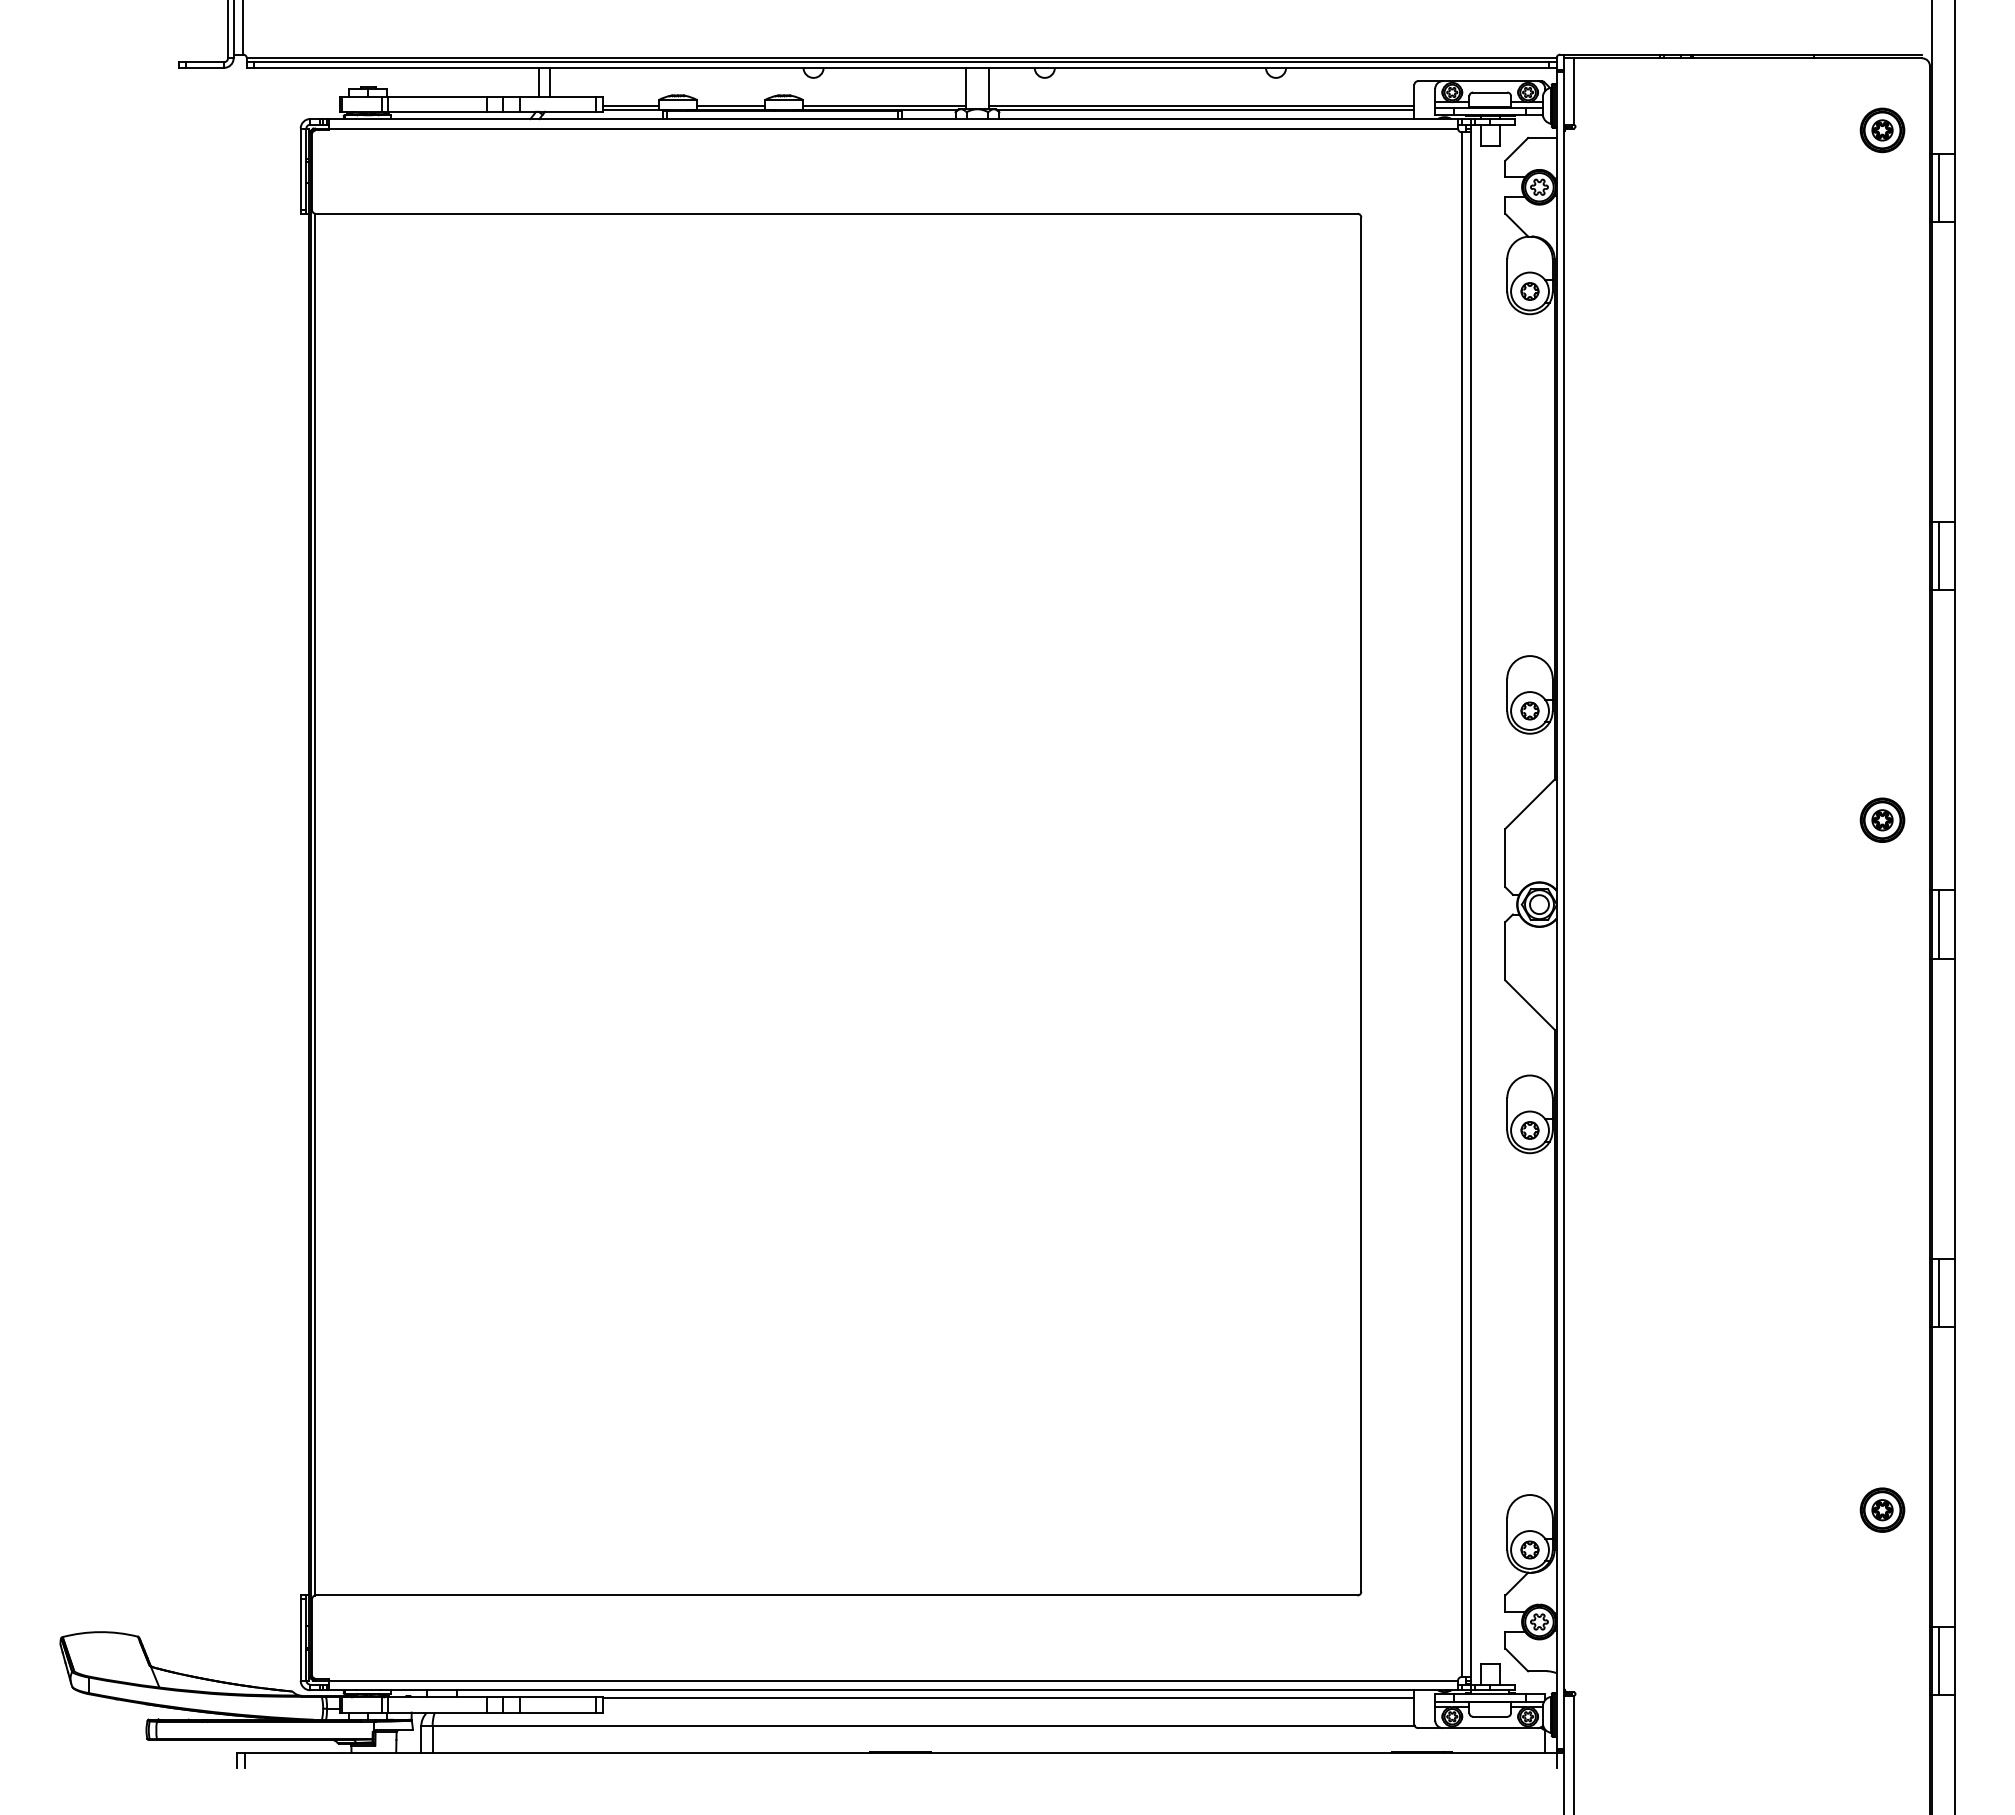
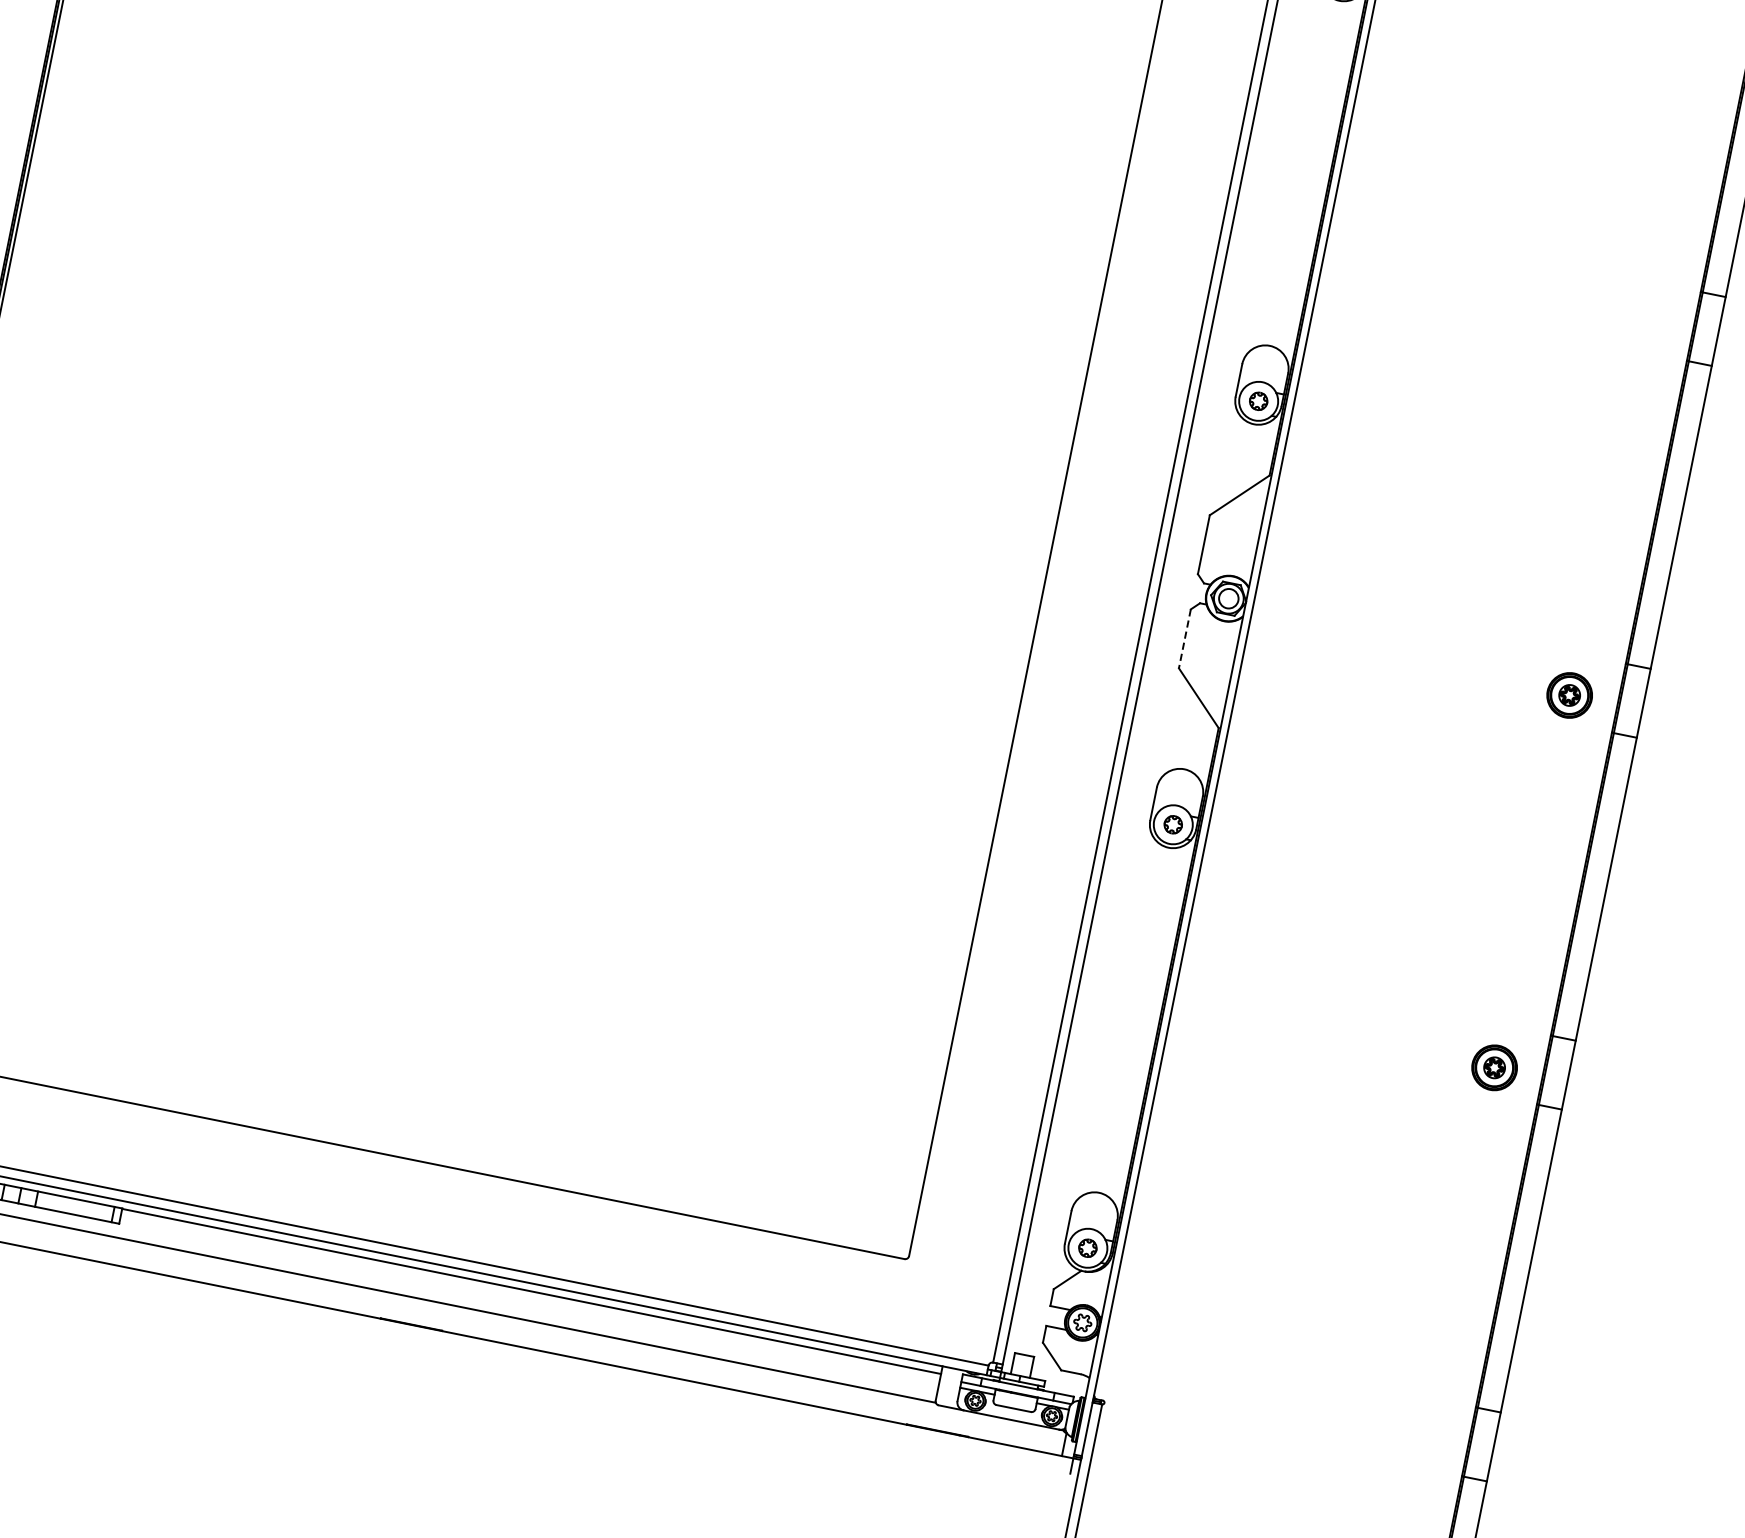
line: (1939, 556) -> (1703, 328), removed
part: (1882, 819) -> (1569, 694), moved
line: (1939, 924) -> (1628, 700), removed
line: (1505, 951) -> (1184, 639), solid -> dashed
line: (1939, 1292) -> (1553, 1071), removed
part: (1882, 1509) -> (1494, 1067), moved
line: (1939, 1661) -> (1478, 1444), removed

